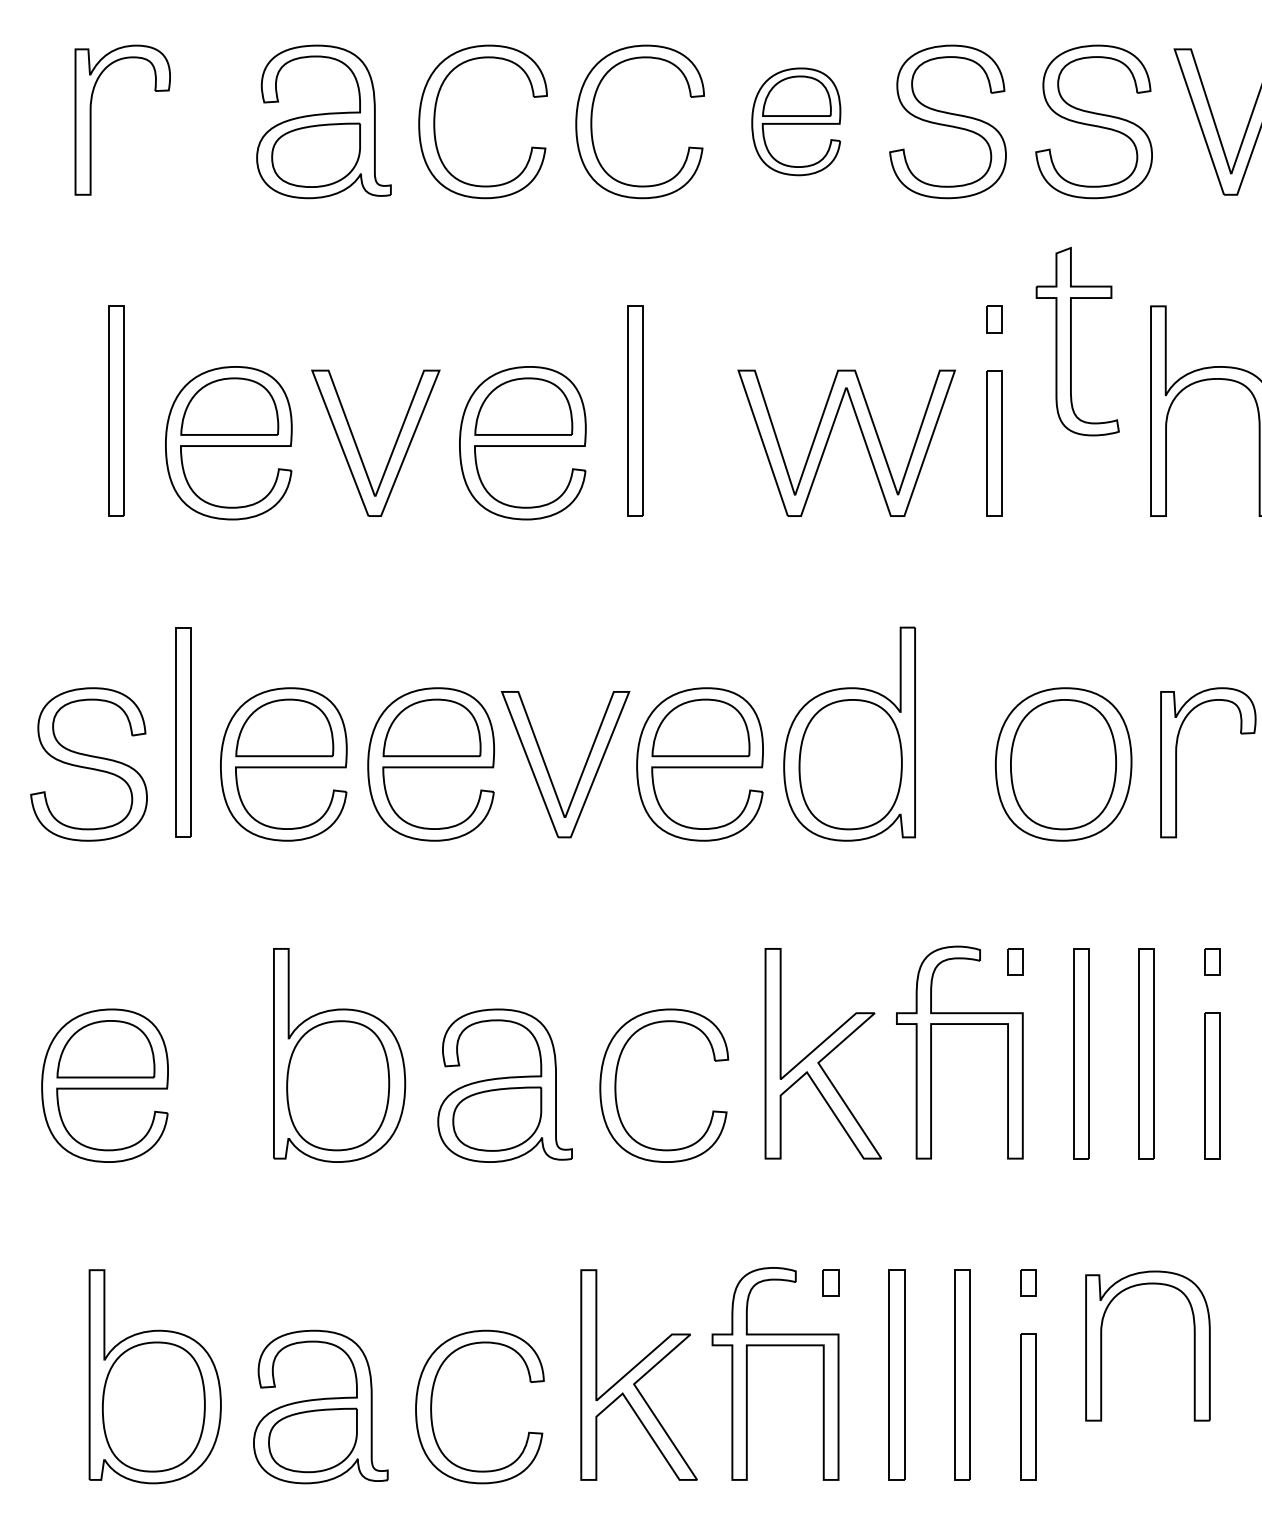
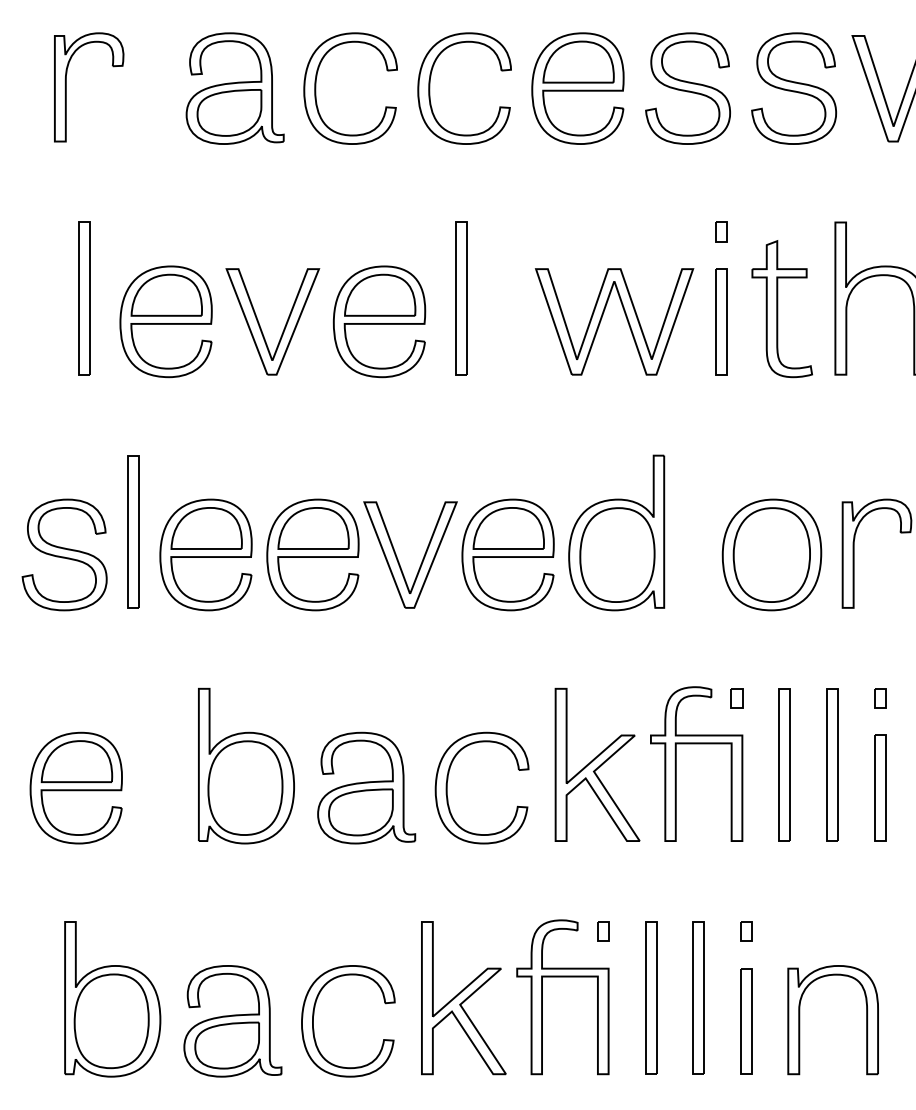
part: (795, 121) -> (577, 88), size x1.43
part: (1076, 342) -> (781, 309), moved
part: (1102, 1346) -> (800, 1020), moved

